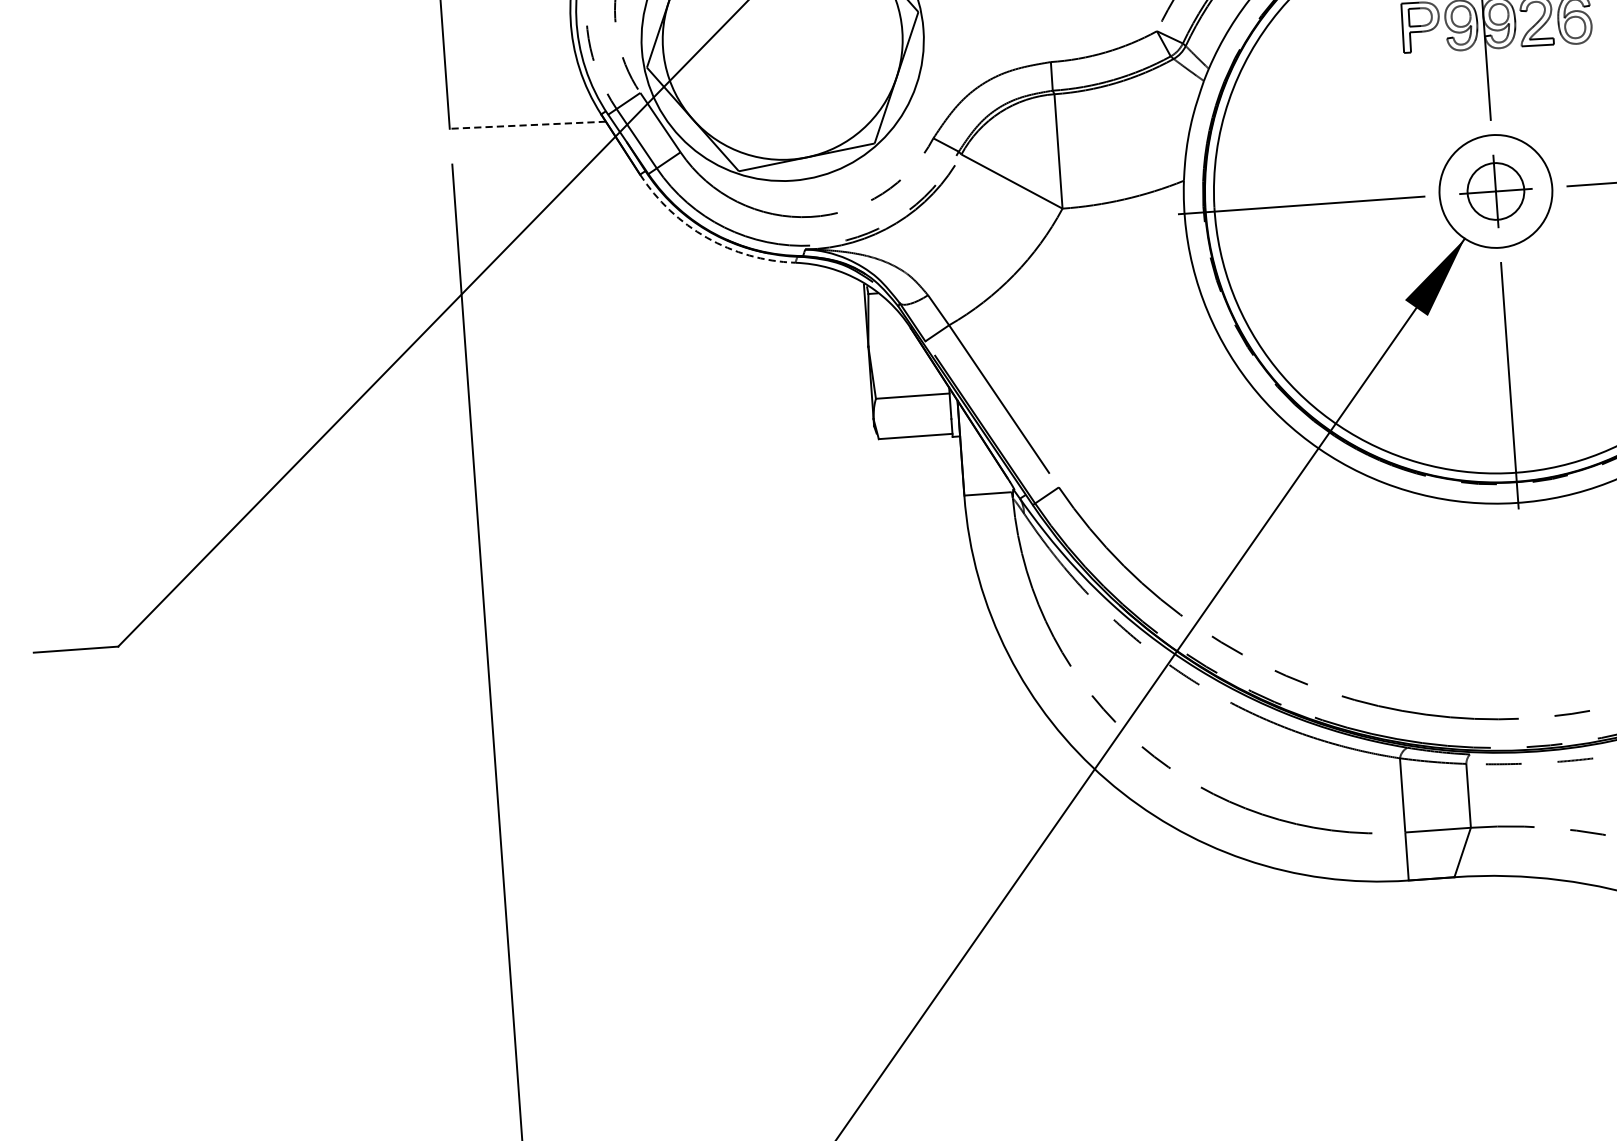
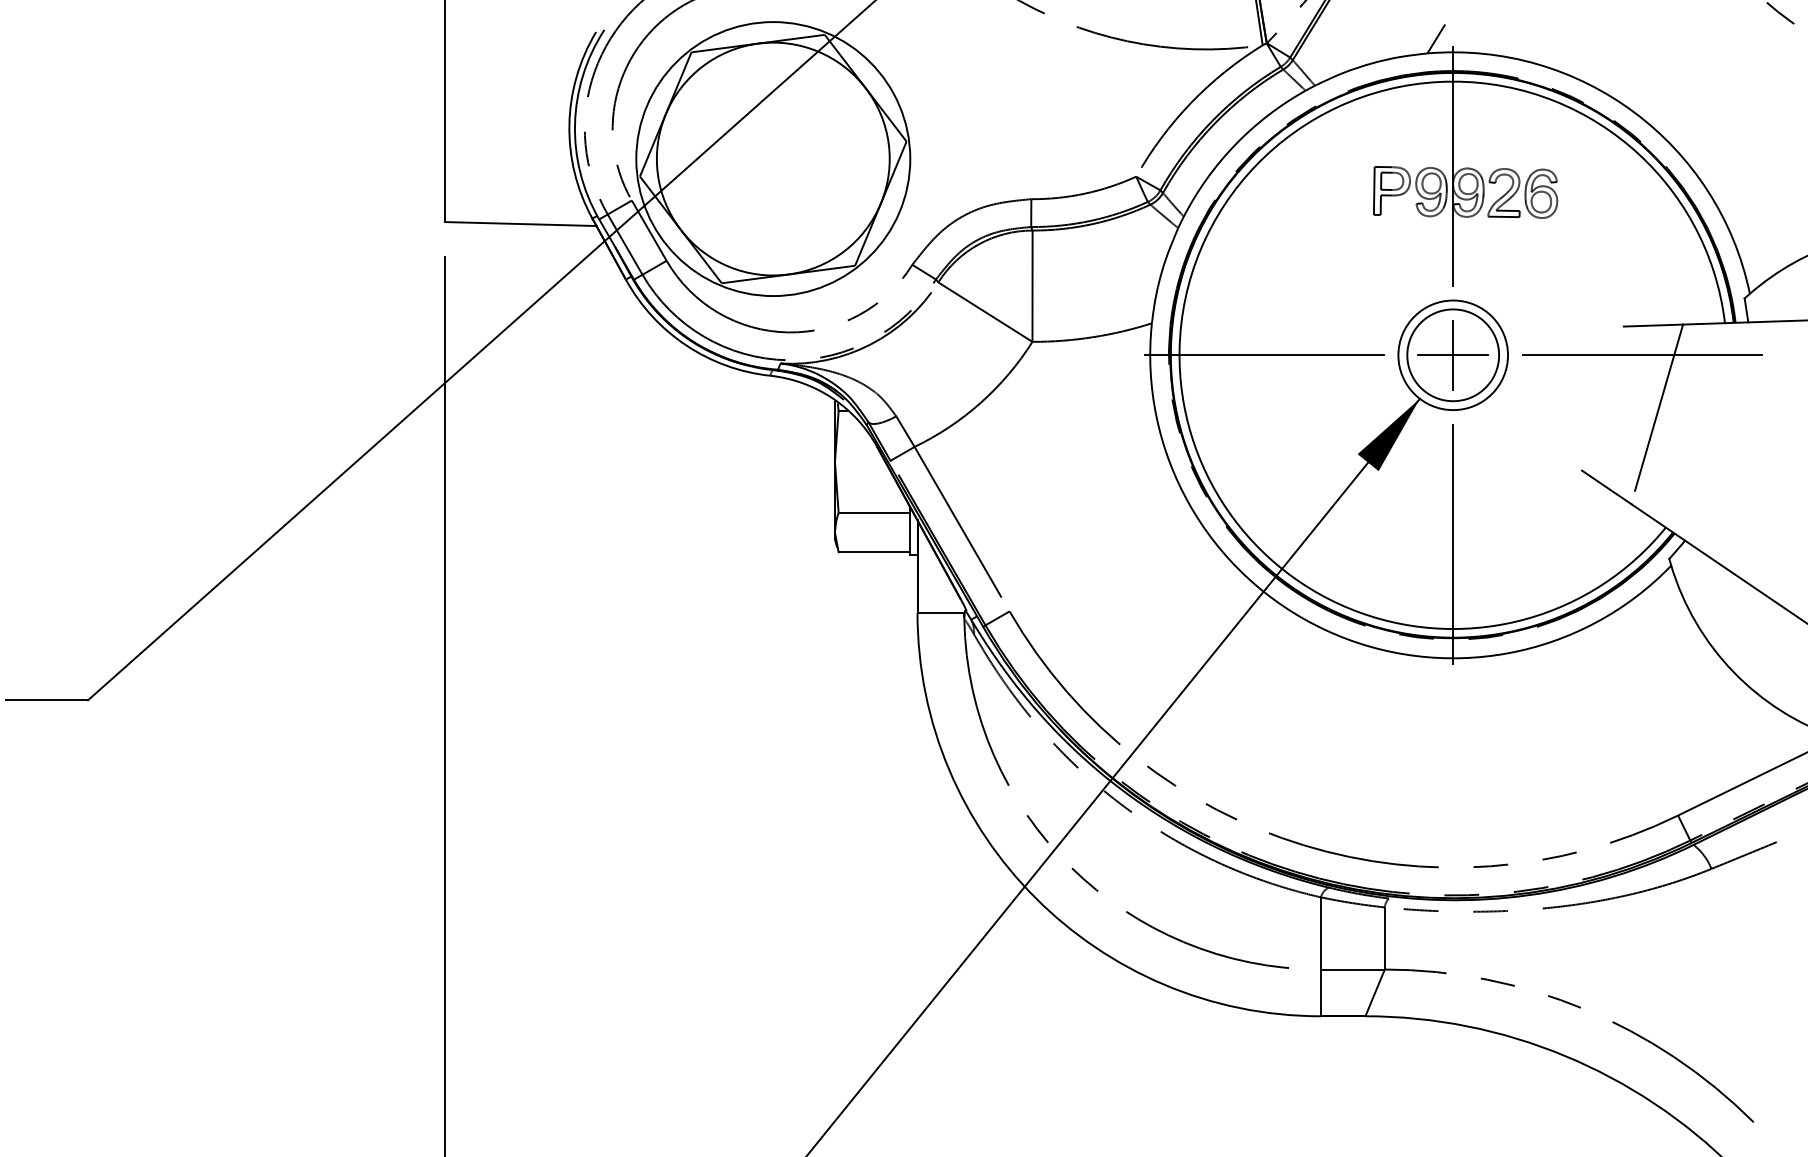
line: (527, 125) -> (520, 224), dashed -> solid
circle: (1496, 191) -> (1453, 355), size x1.67
arc: (707, 237) -> (686, 345), dashed -> solid

